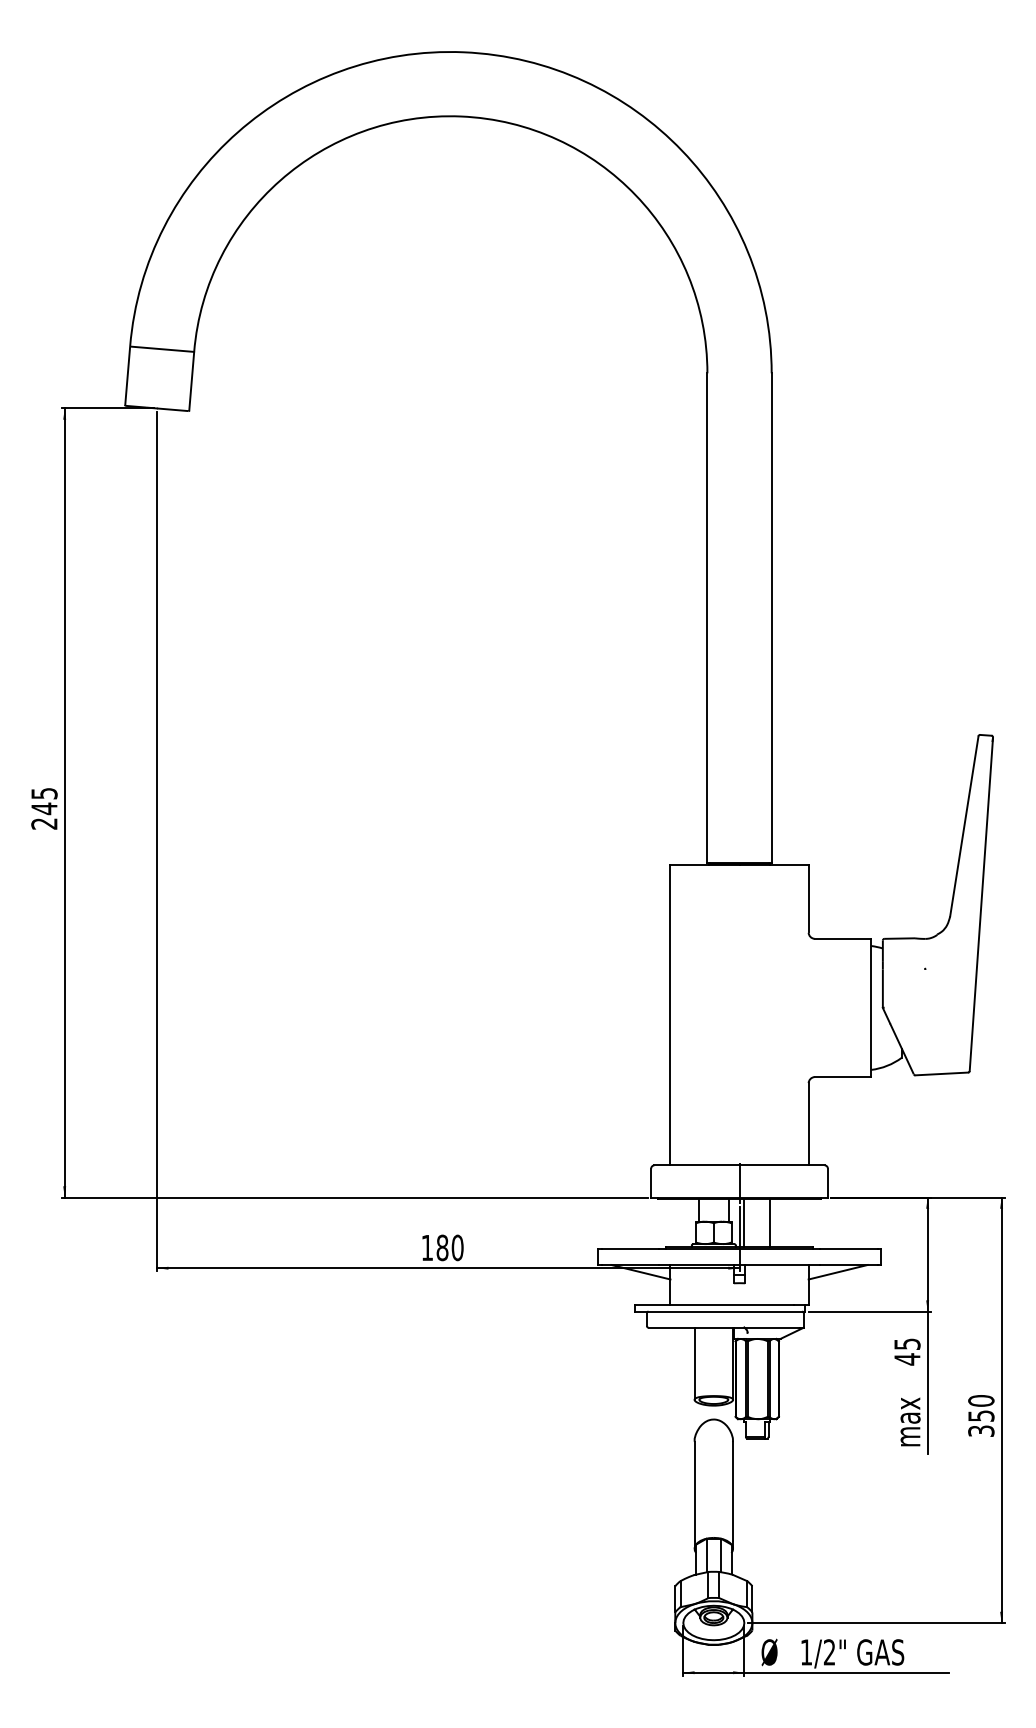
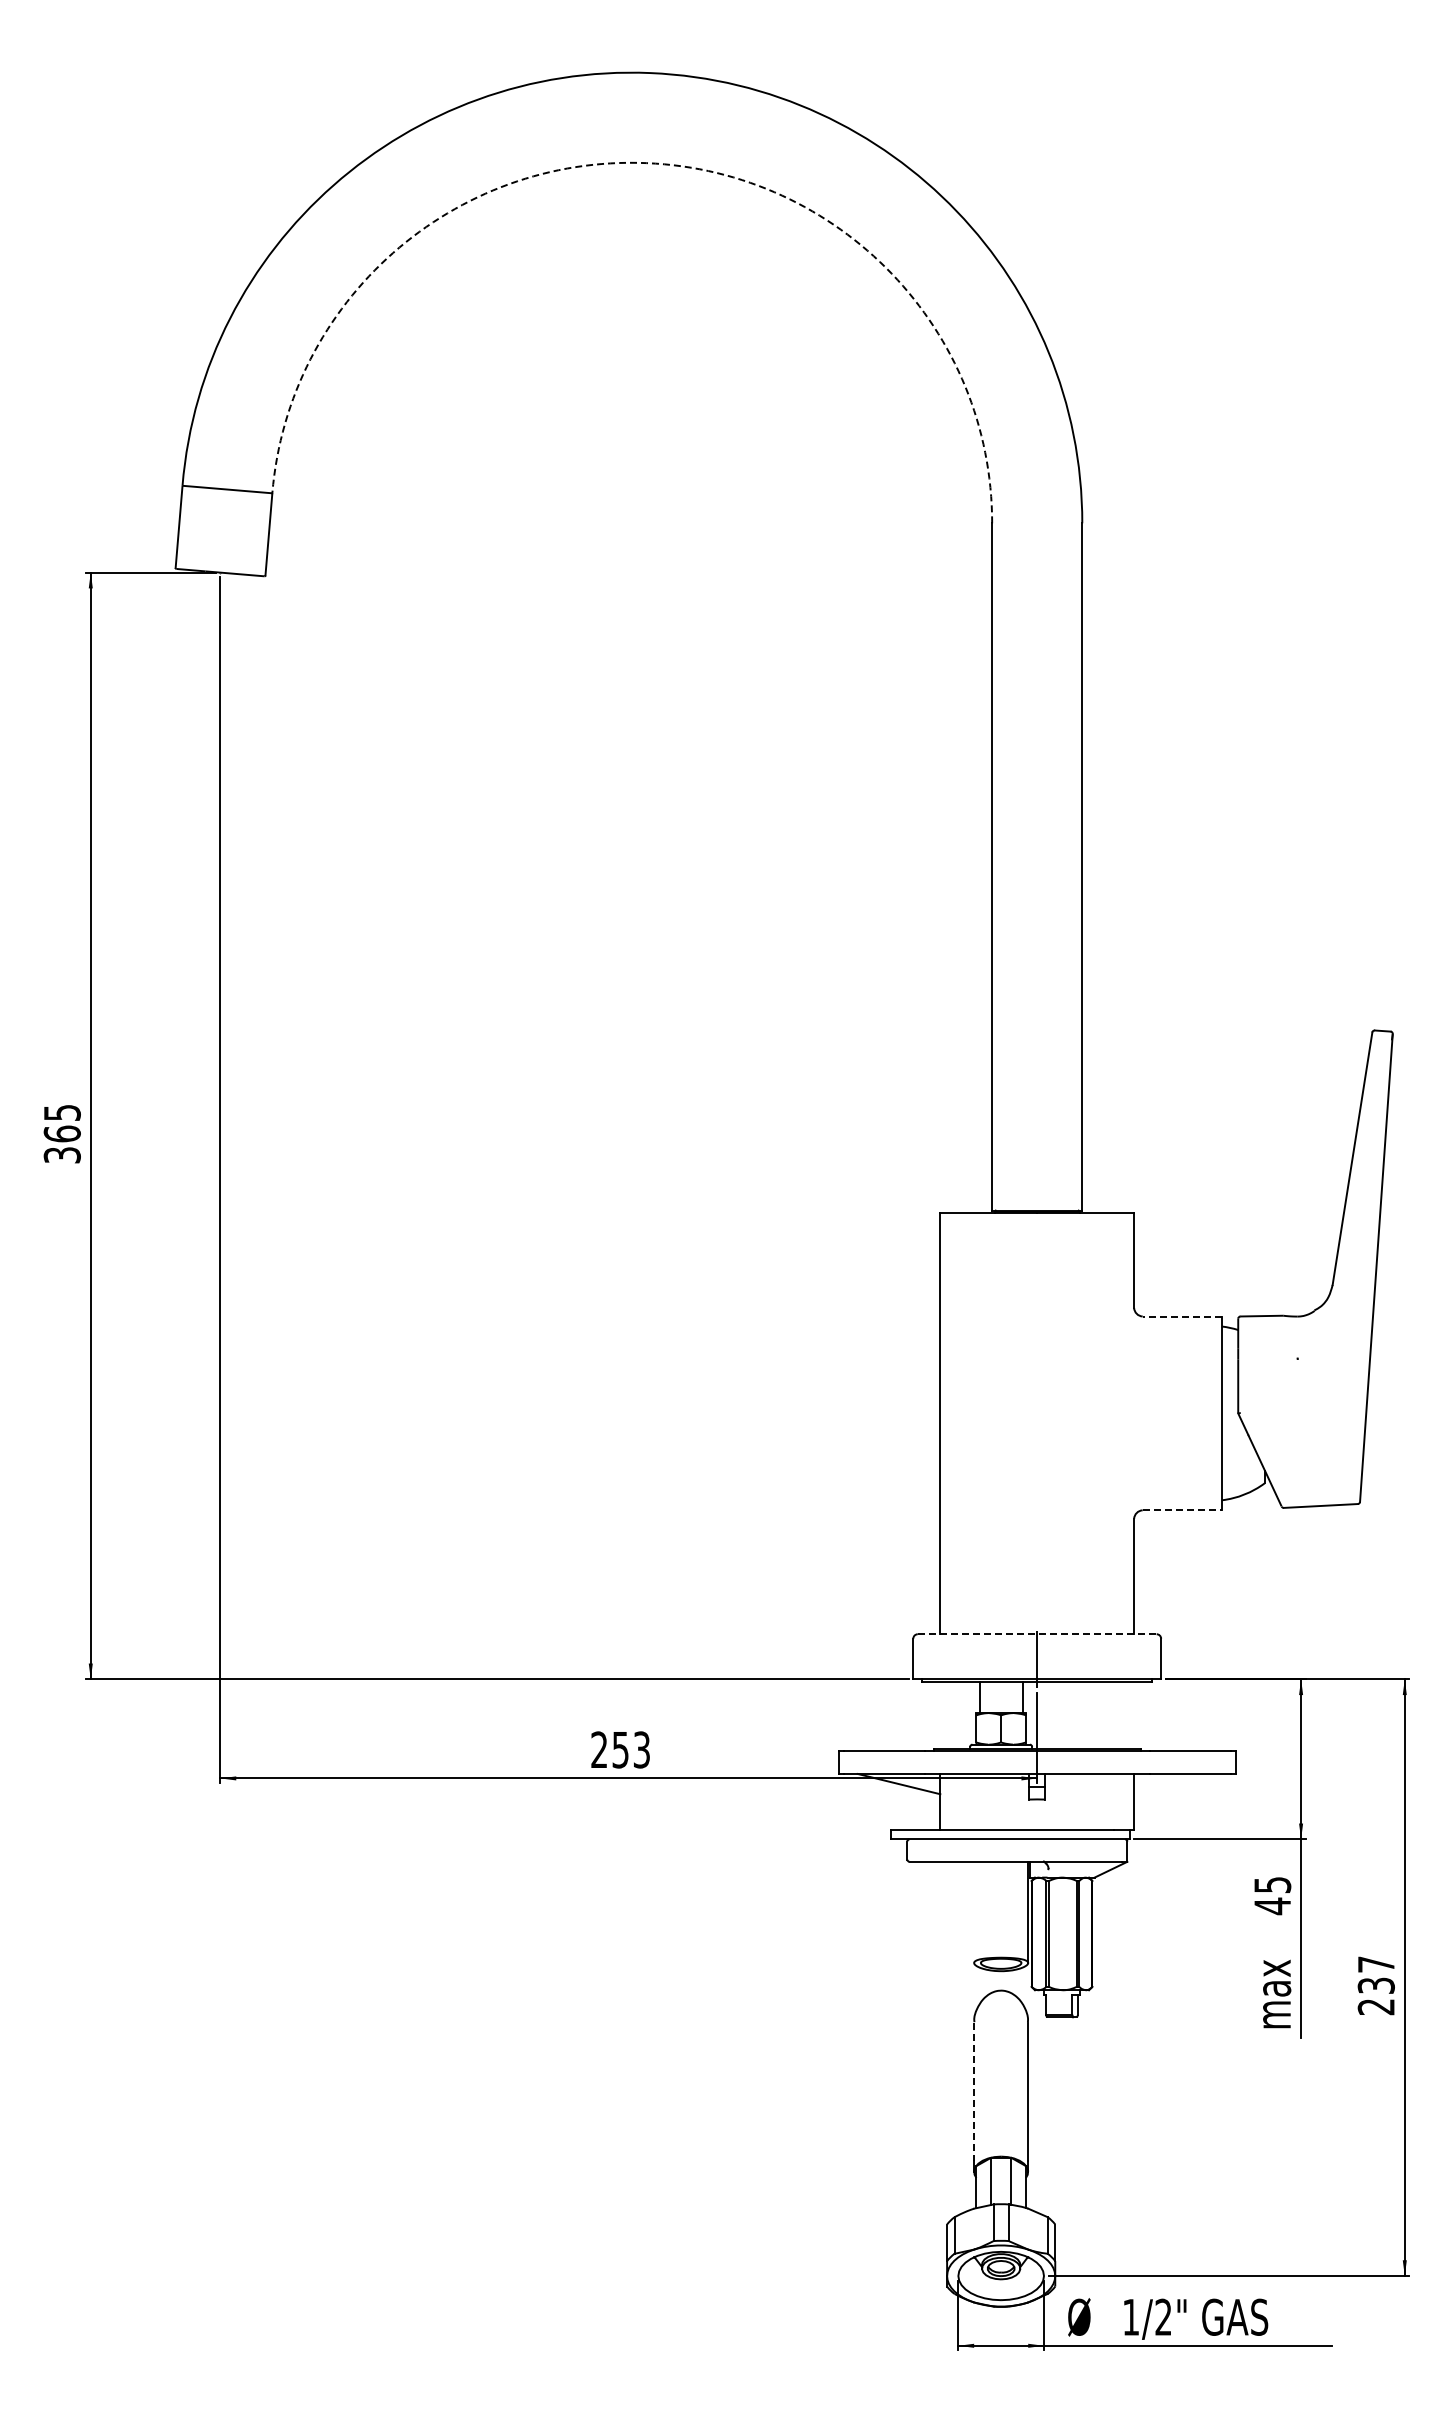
arc: (460, 116) -> (646, 163), solid -> dashed
text: (43, 816) -> (61, 1144), 245 -> 365
line: (843, 938) -> (1182, 1316), solid -> dashed
line: (843, 1077) -> (1183, 1510), solid -> dashed
line: (739, 1165) -> (1037, 1634), solid -> dashed
line: (744, 1223) -> (1043, 1715), removed
line: (770, 1223) -> (1080, 1715), removed
text: (442, 1247) -> (620, 1749), 180 -> 253
line: (838, 1271) -> (1175, 1783), removed
line: (694, 1363) -> (974, 1911), removed
text: (980, 1415) -> (1375, 1985), 350 -> 237
line: (694, 1492) -> (974, 2092), solid -> dashed

